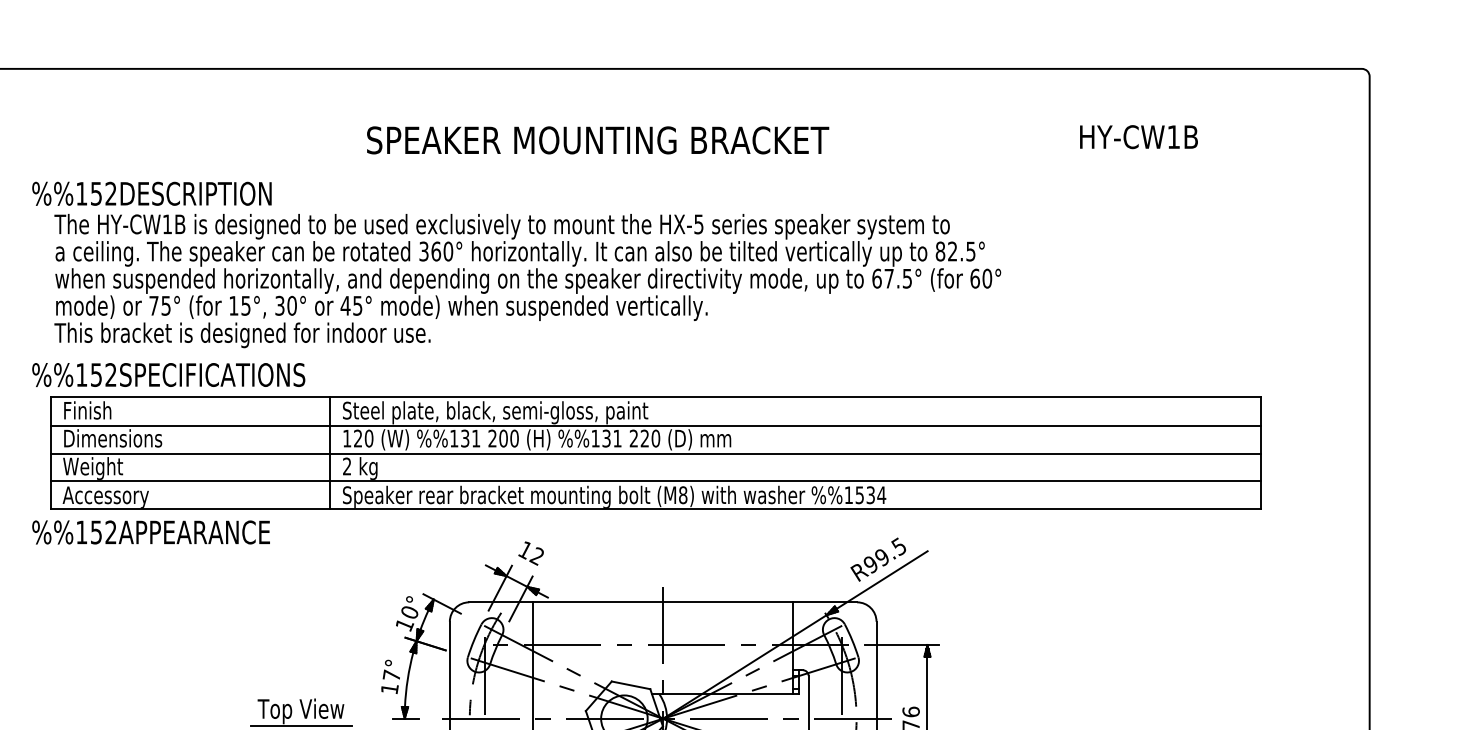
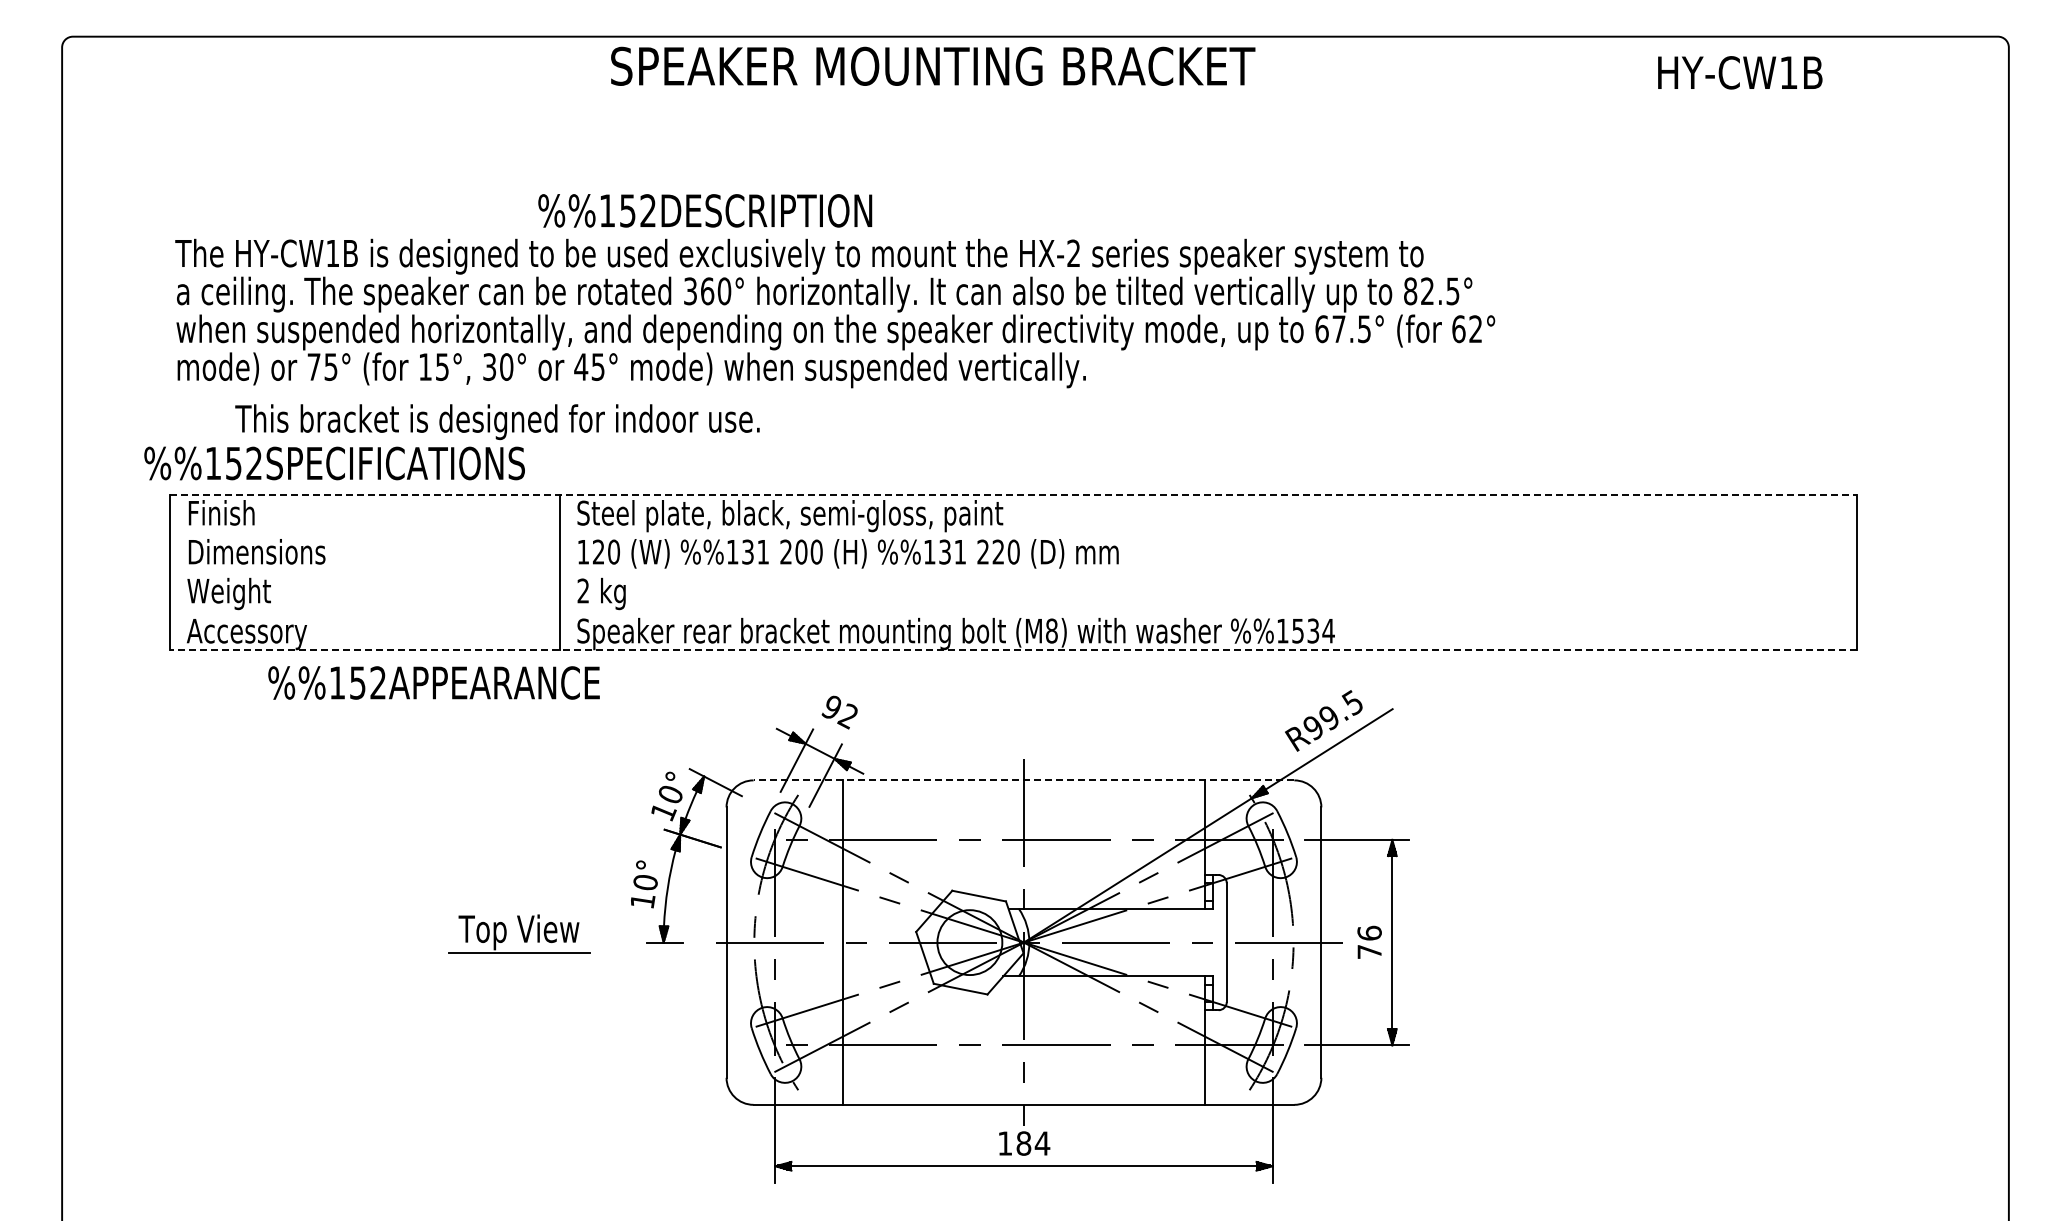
text: (1139, 136) -> (1740, 72), moved
text: (598, 139) -> (933, 65), moved
text: (152, 193) -> (705, 210), moved
text: (698, 224) -> (1073, 253), HX-5 -> HX-2
text: (987, 278) -> (1475, 329), 60° -> 62°
text: (242, 335) -> (497, 422), moved
line: (655, 397) -> (1013, 494), solid -> dashed
line: (655, 425) -> (1013, 534), removed
line: (655, 453) -> (1013, 572), removed
line: (655, 481) -> (1013, 611), removed
line: (655, 509) -> (1013, 650), solid -> dashed
text: (150, 532) -> (433, 682), moved
text: (525, 550) -> (831, 707), 12 -> 92
line: (662, 602) -> (1023, 780), solid -> dashed
text: (391, 675) -> (645, 882), 17° -> 10°

